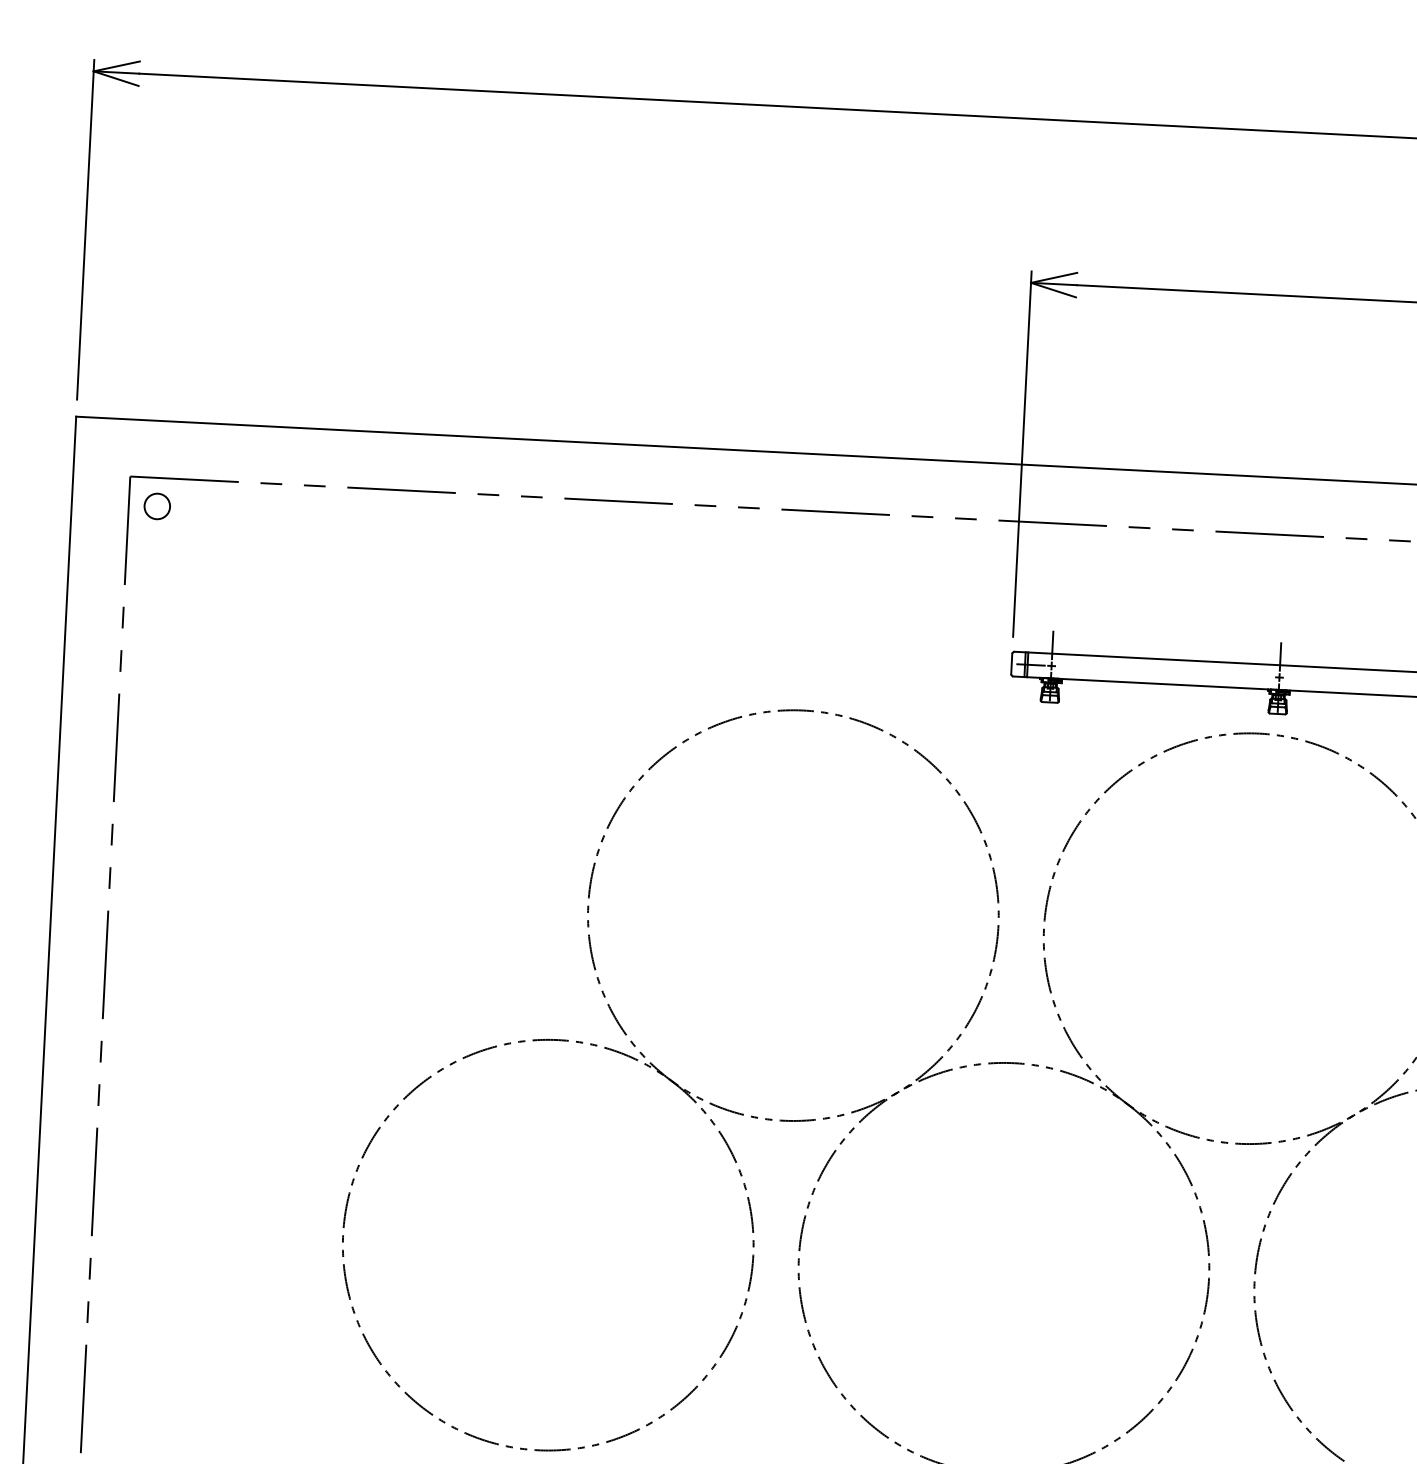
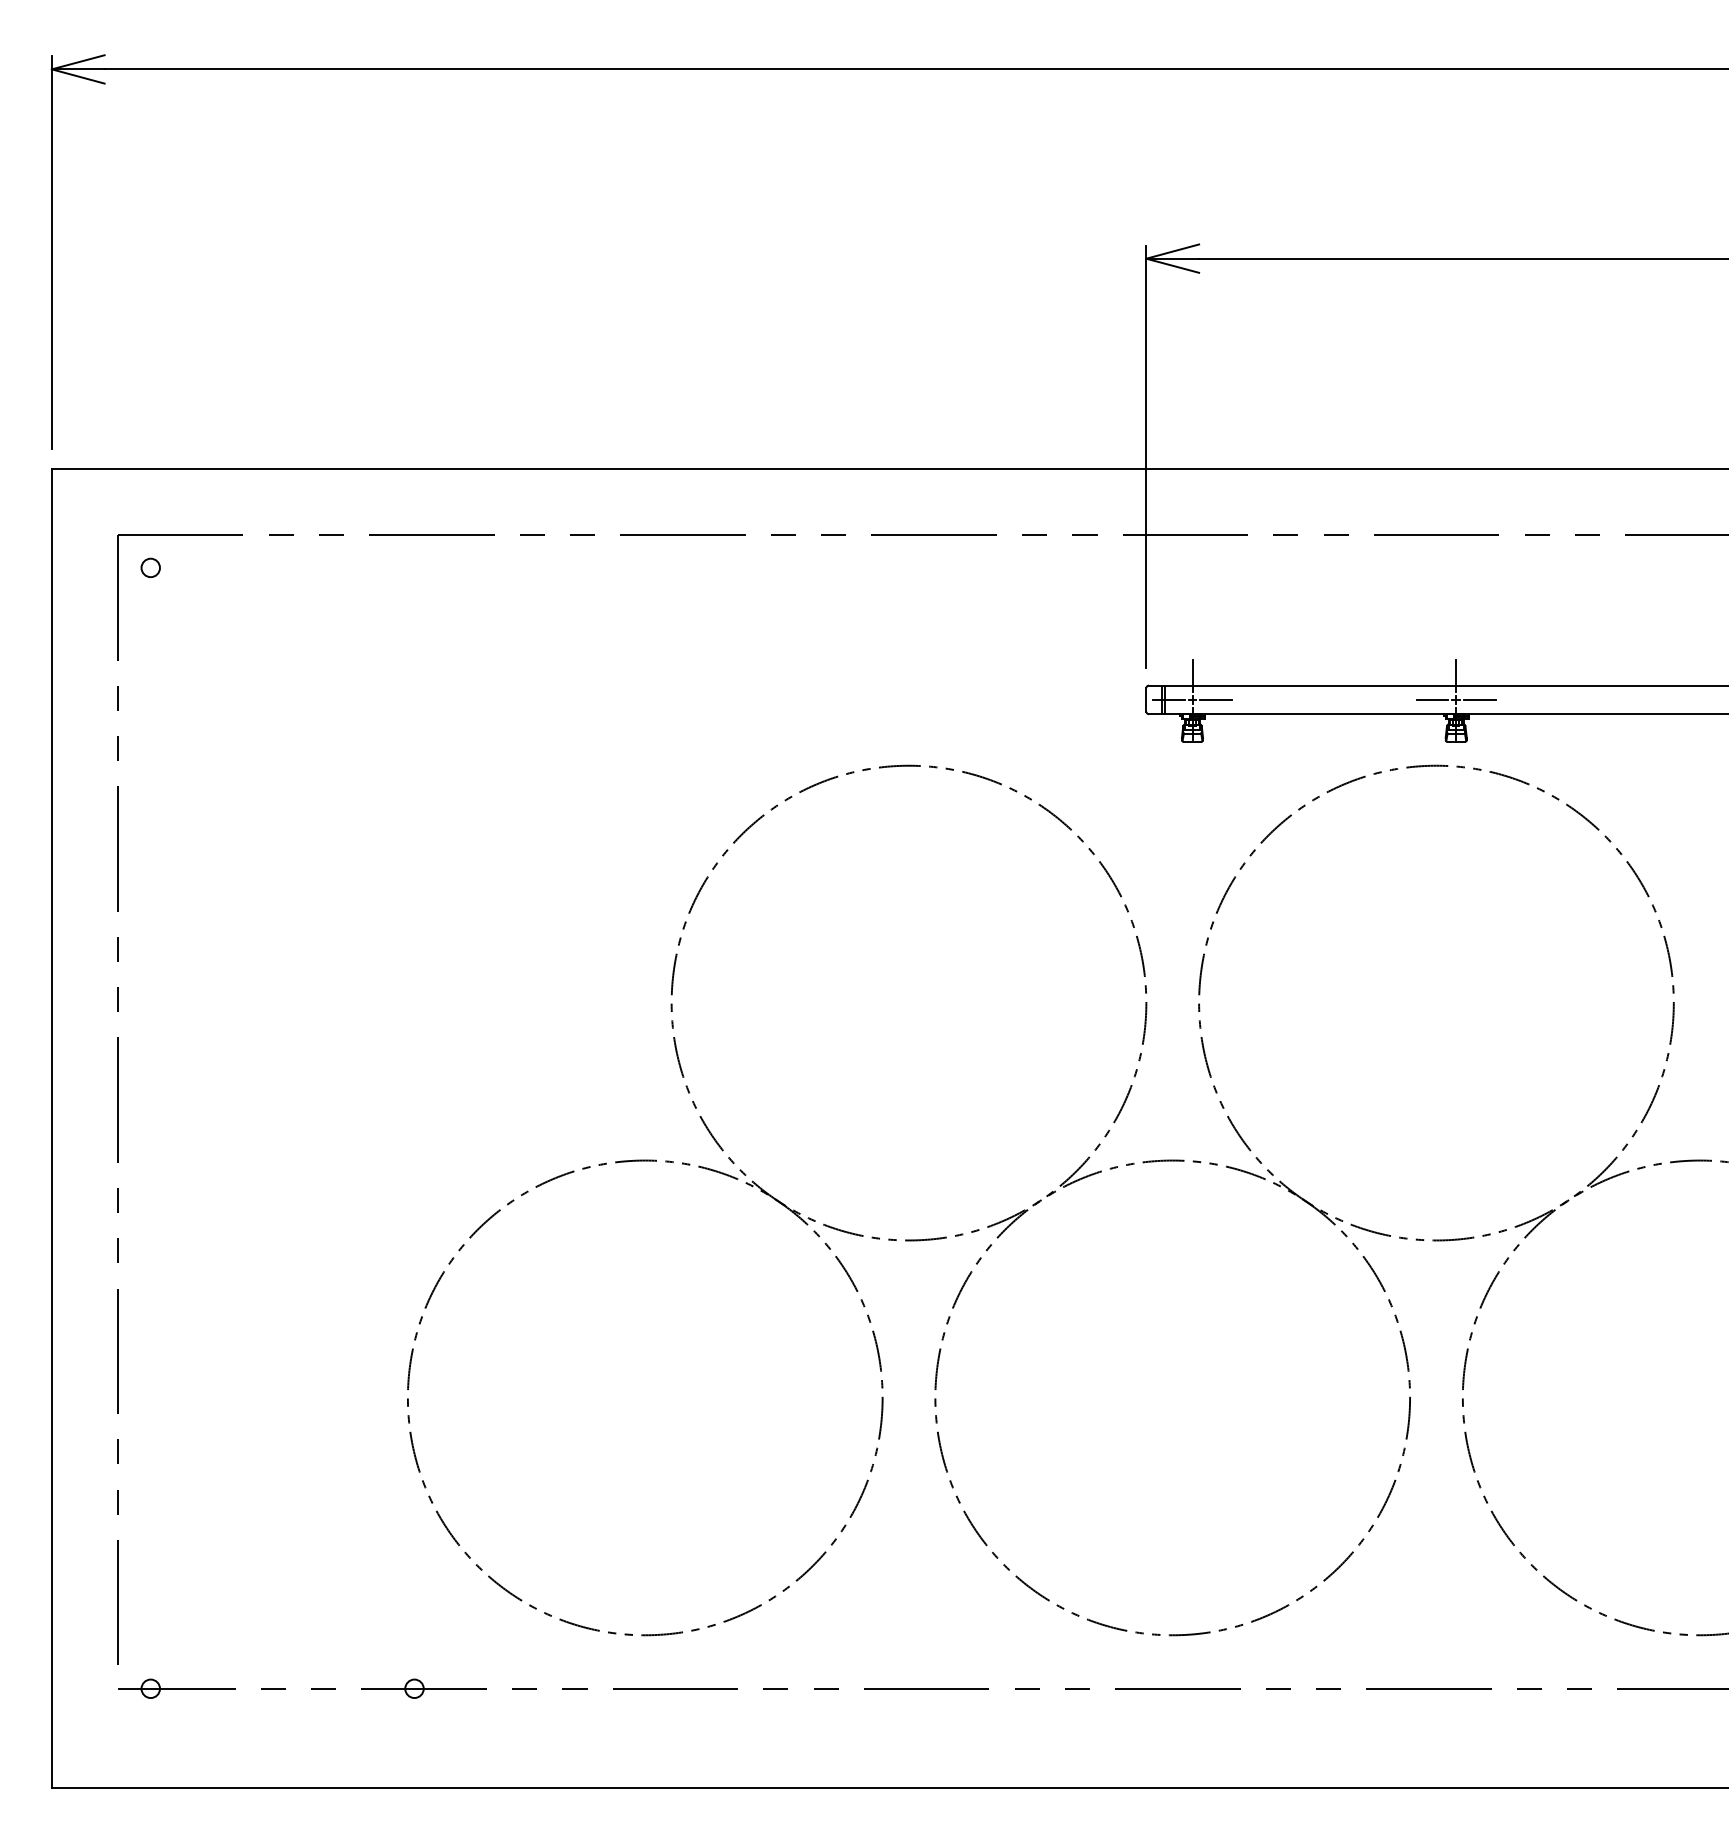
circle: (157, 506) -> (150, 567), size x0.62
line: (1072, 666) -> (1216, 699), added
line: (1258, 676) -> (1432, 699), added
line: (1300, 678) -> (1480, 699), added

